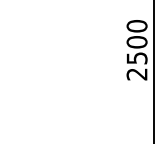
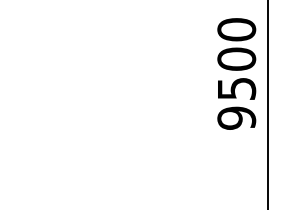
text: (136, 74) -> (235, 118), 2500 -> 9500

